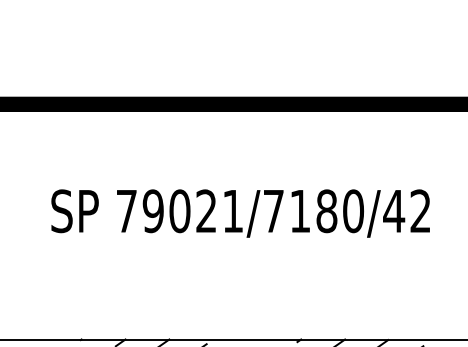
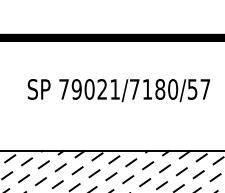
text: (406, 211) -> (198, 89), 79021/7180/42 -> 79021/7180/57

